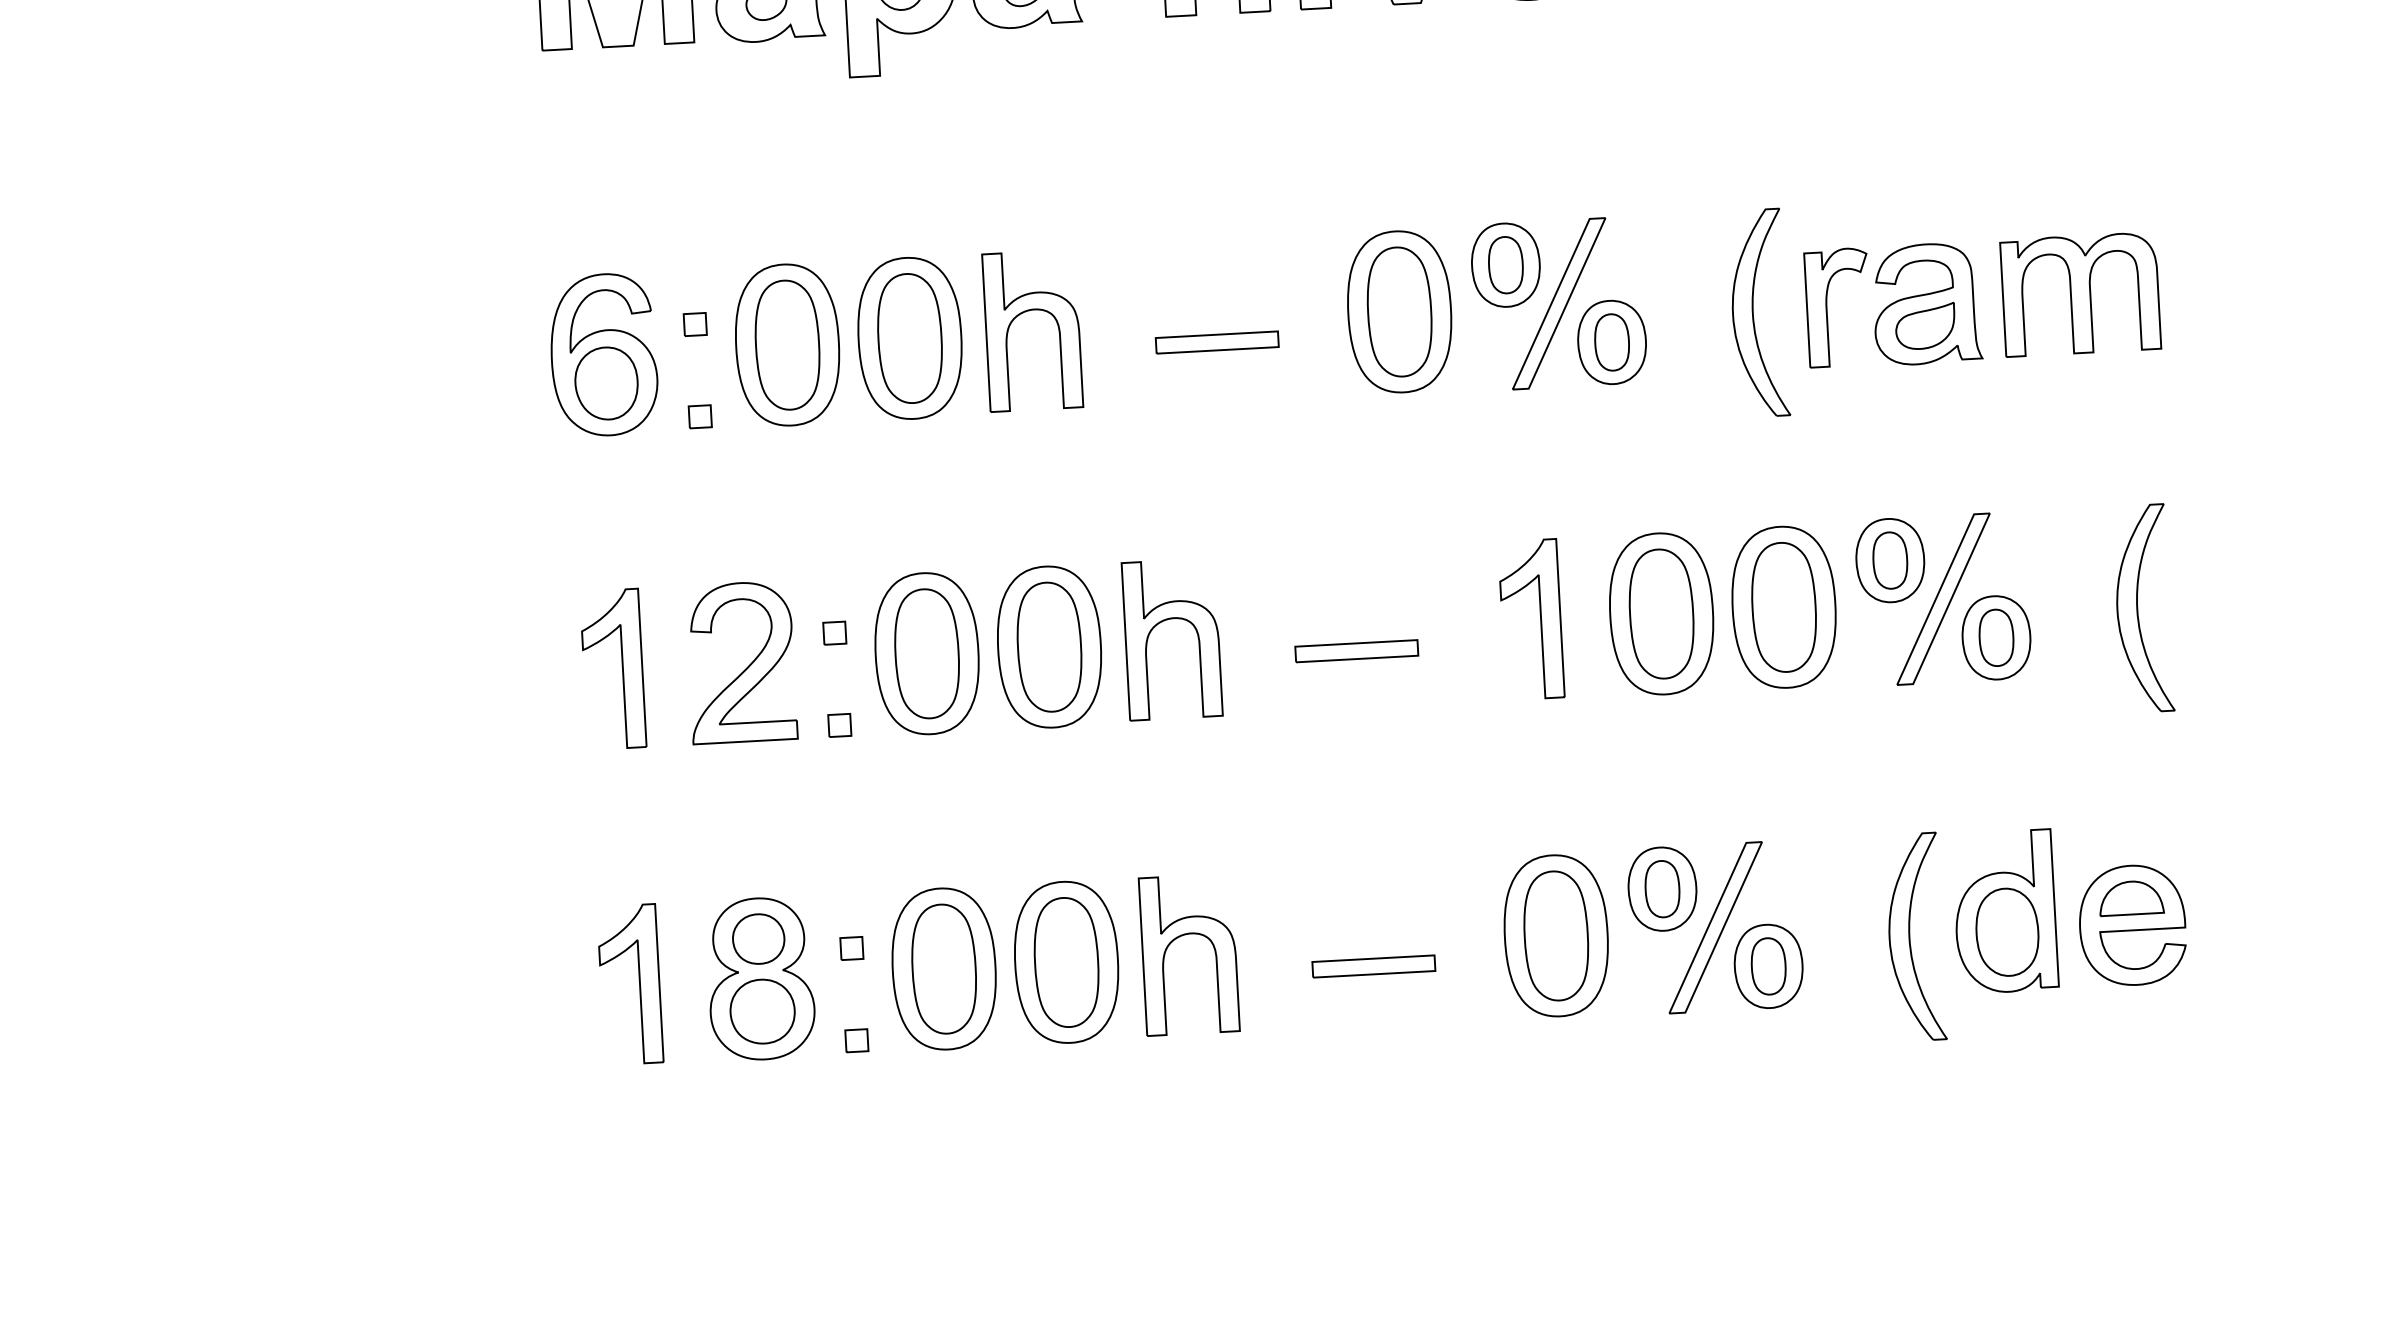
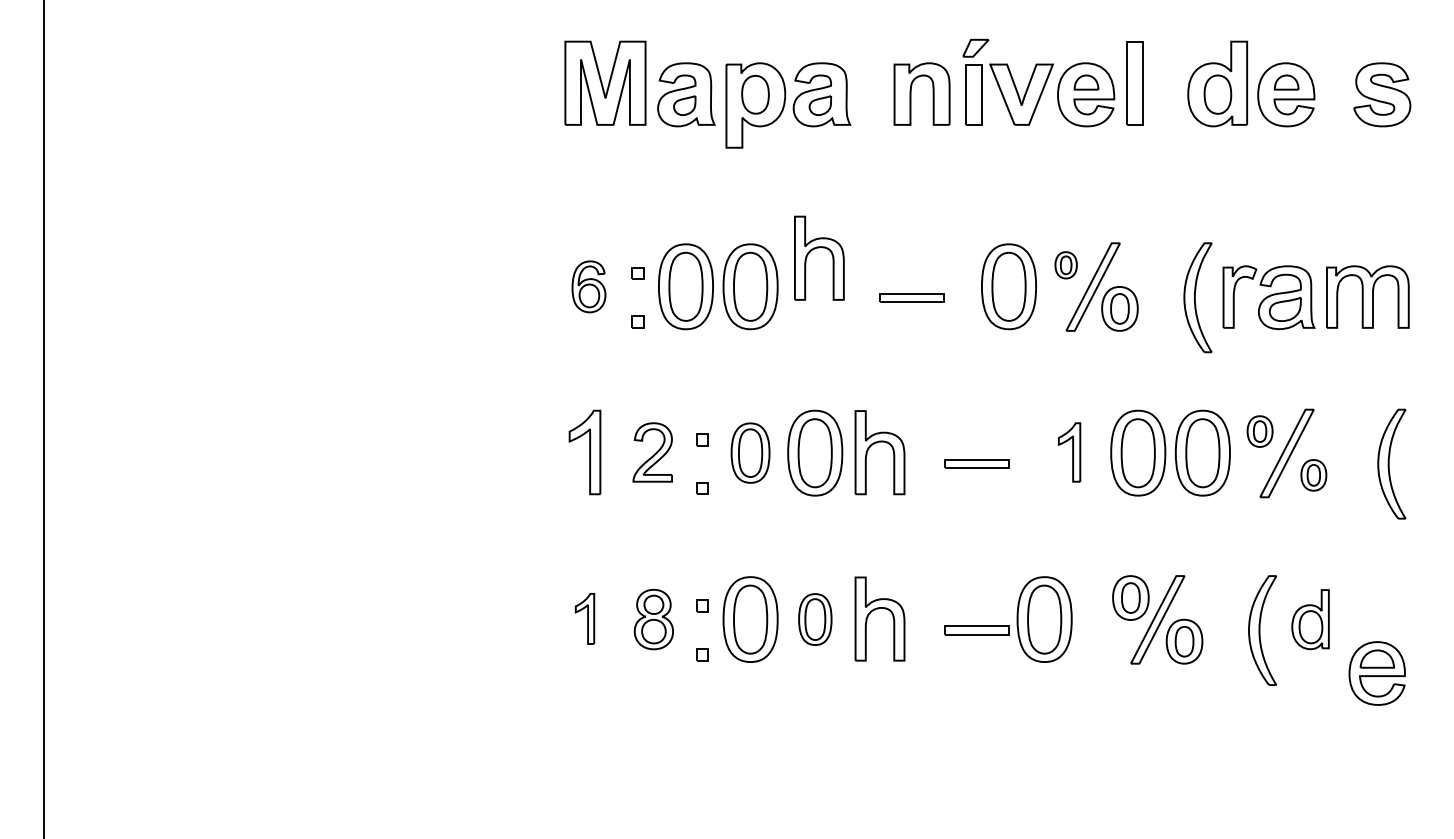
part: (1504, 265) -> (1065, 265), size x0.6
part: (1024, 314) -> (815, 249), moved
part: (602, 354) -> (588, 286), size x0.6
part: (1889, 560) -> (1259, 431), size x0.7
part: (1531, 619) -> (1069, 452), size x0.7
part: (1995, 638) -> (1313, 475), size x0.7
part: (926, 652) -> (750, 452), size x0.7
part: (741, 662) -> (652, 452), size x0.7
part: (2005, 911) -> (1310, 619), size x0.7
part: (2131, 925) -> (1376, 673), moved
part: (1555, 935) -> (1044, 619), moved
part: (1067, 962) -> (815, 619), size x0.6
part: (760, 978) -> (653, 619), size x0.7
part: (629, 983) -> (584, 618), size x0.6

